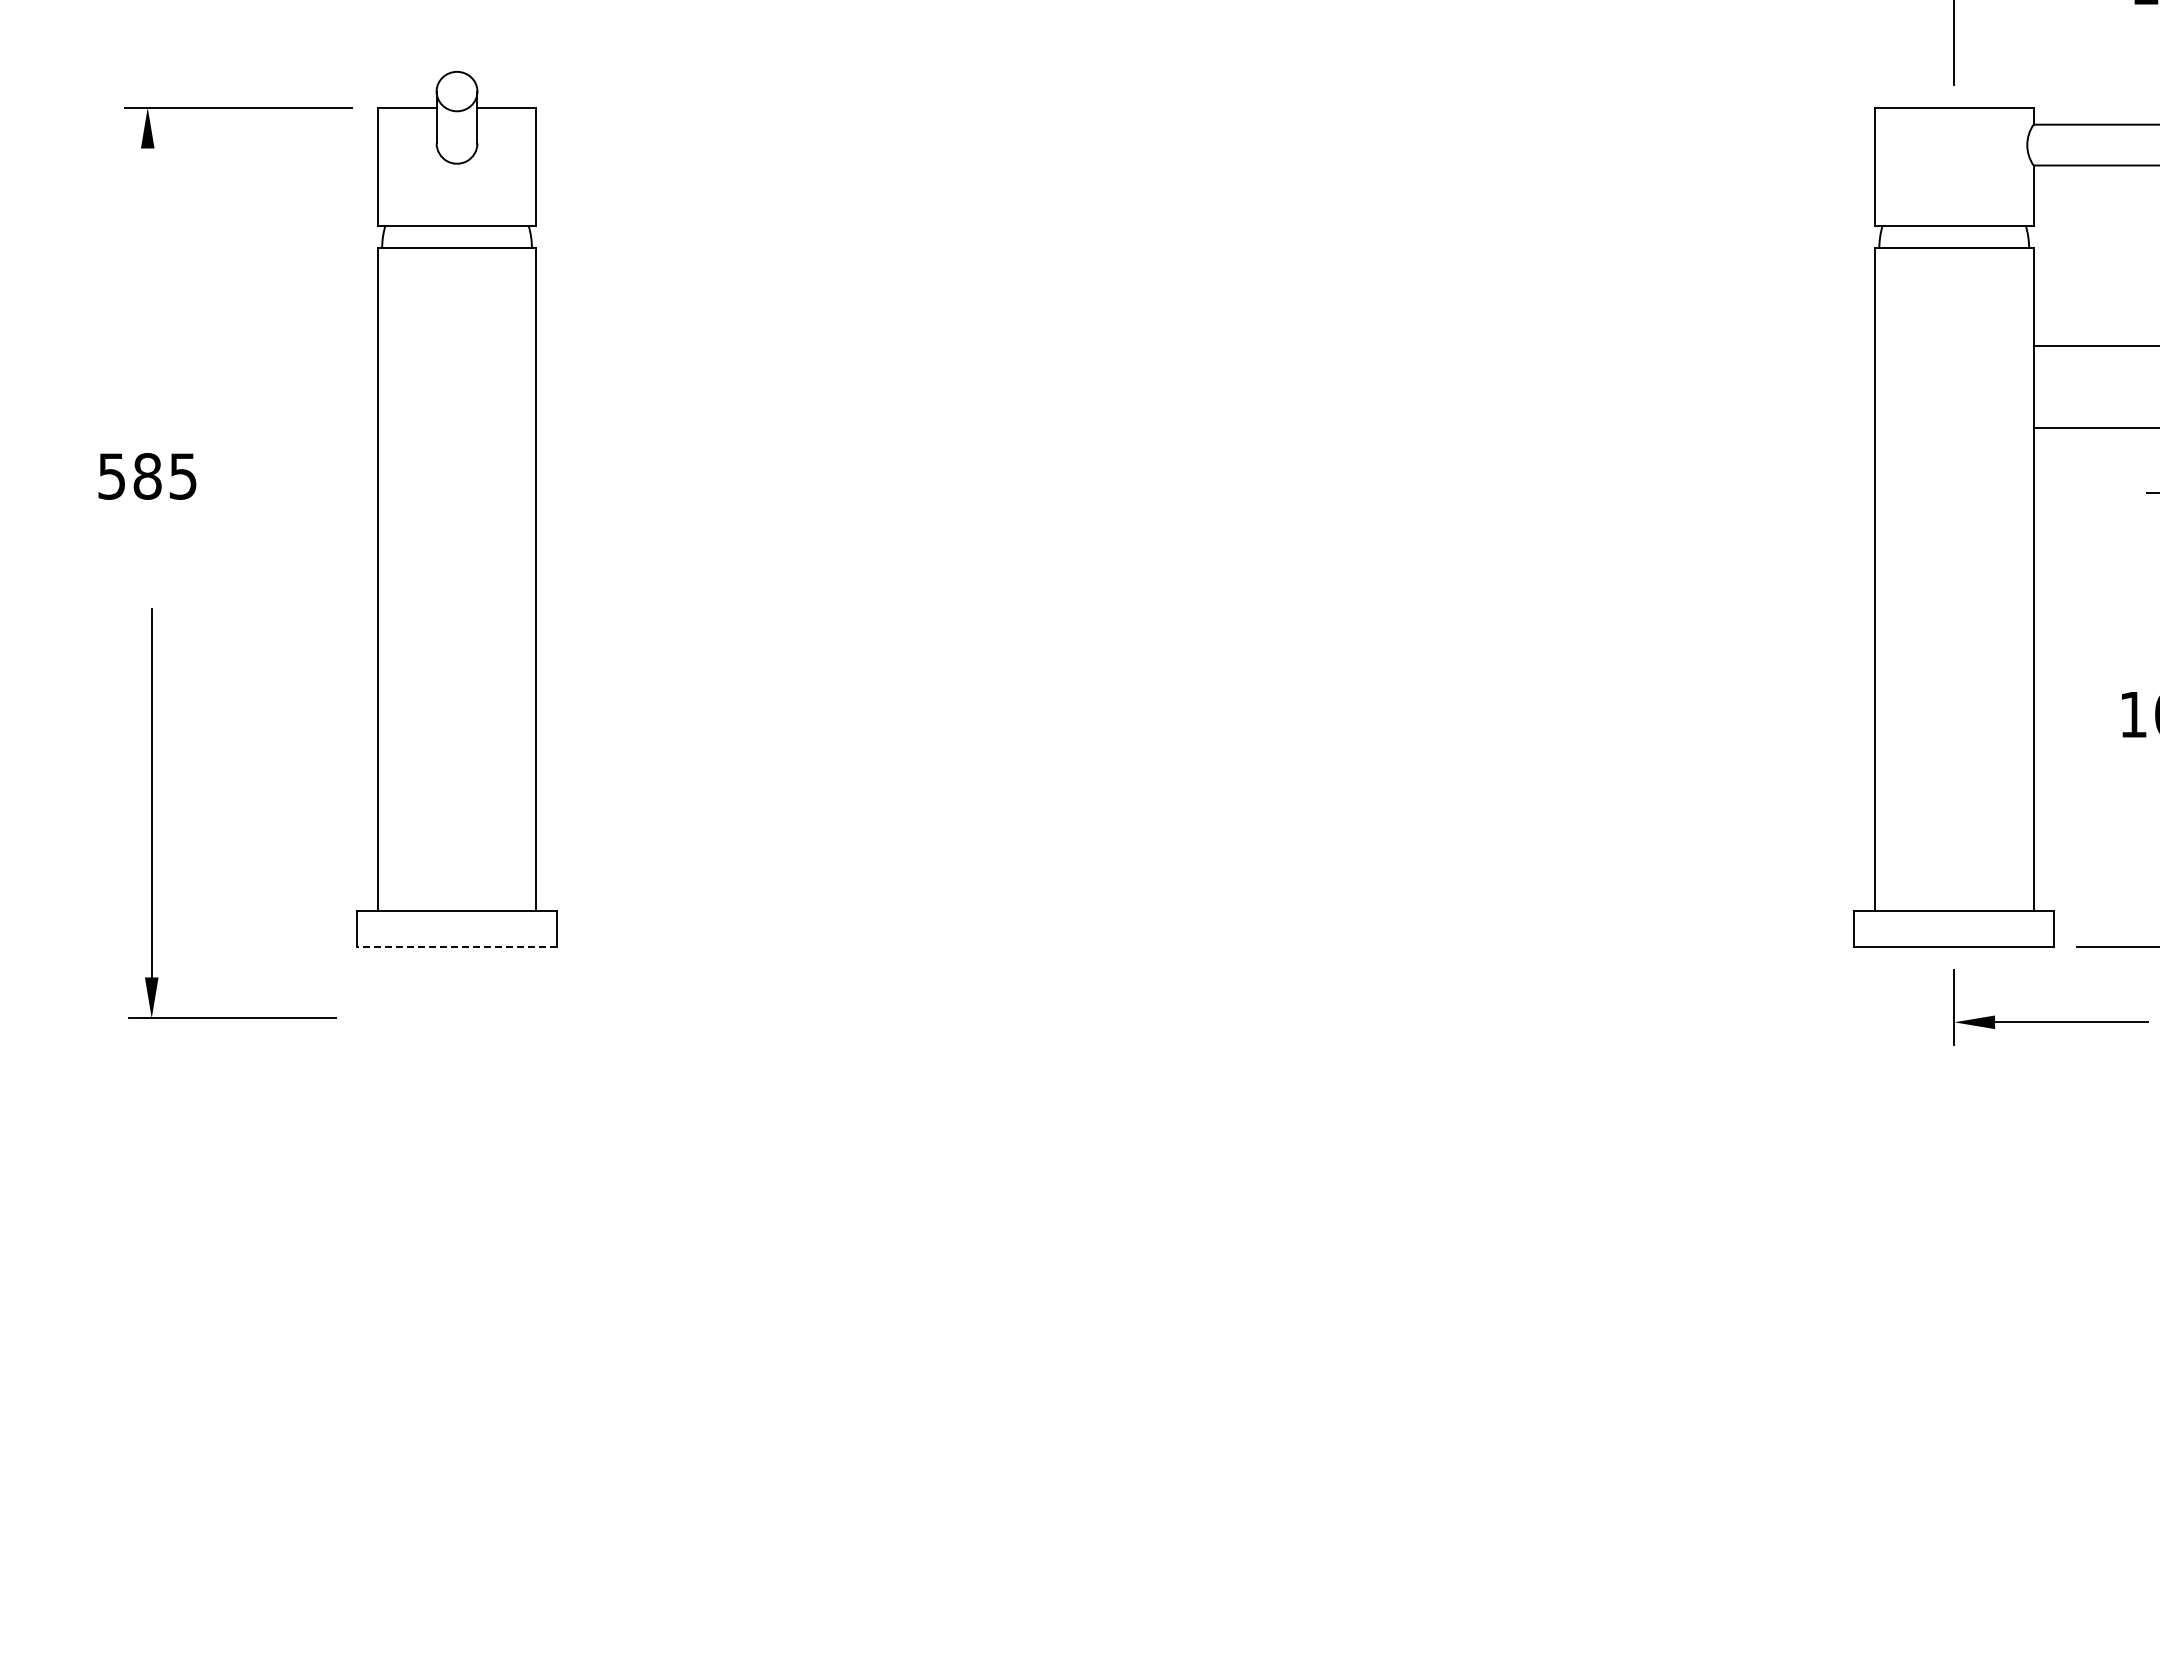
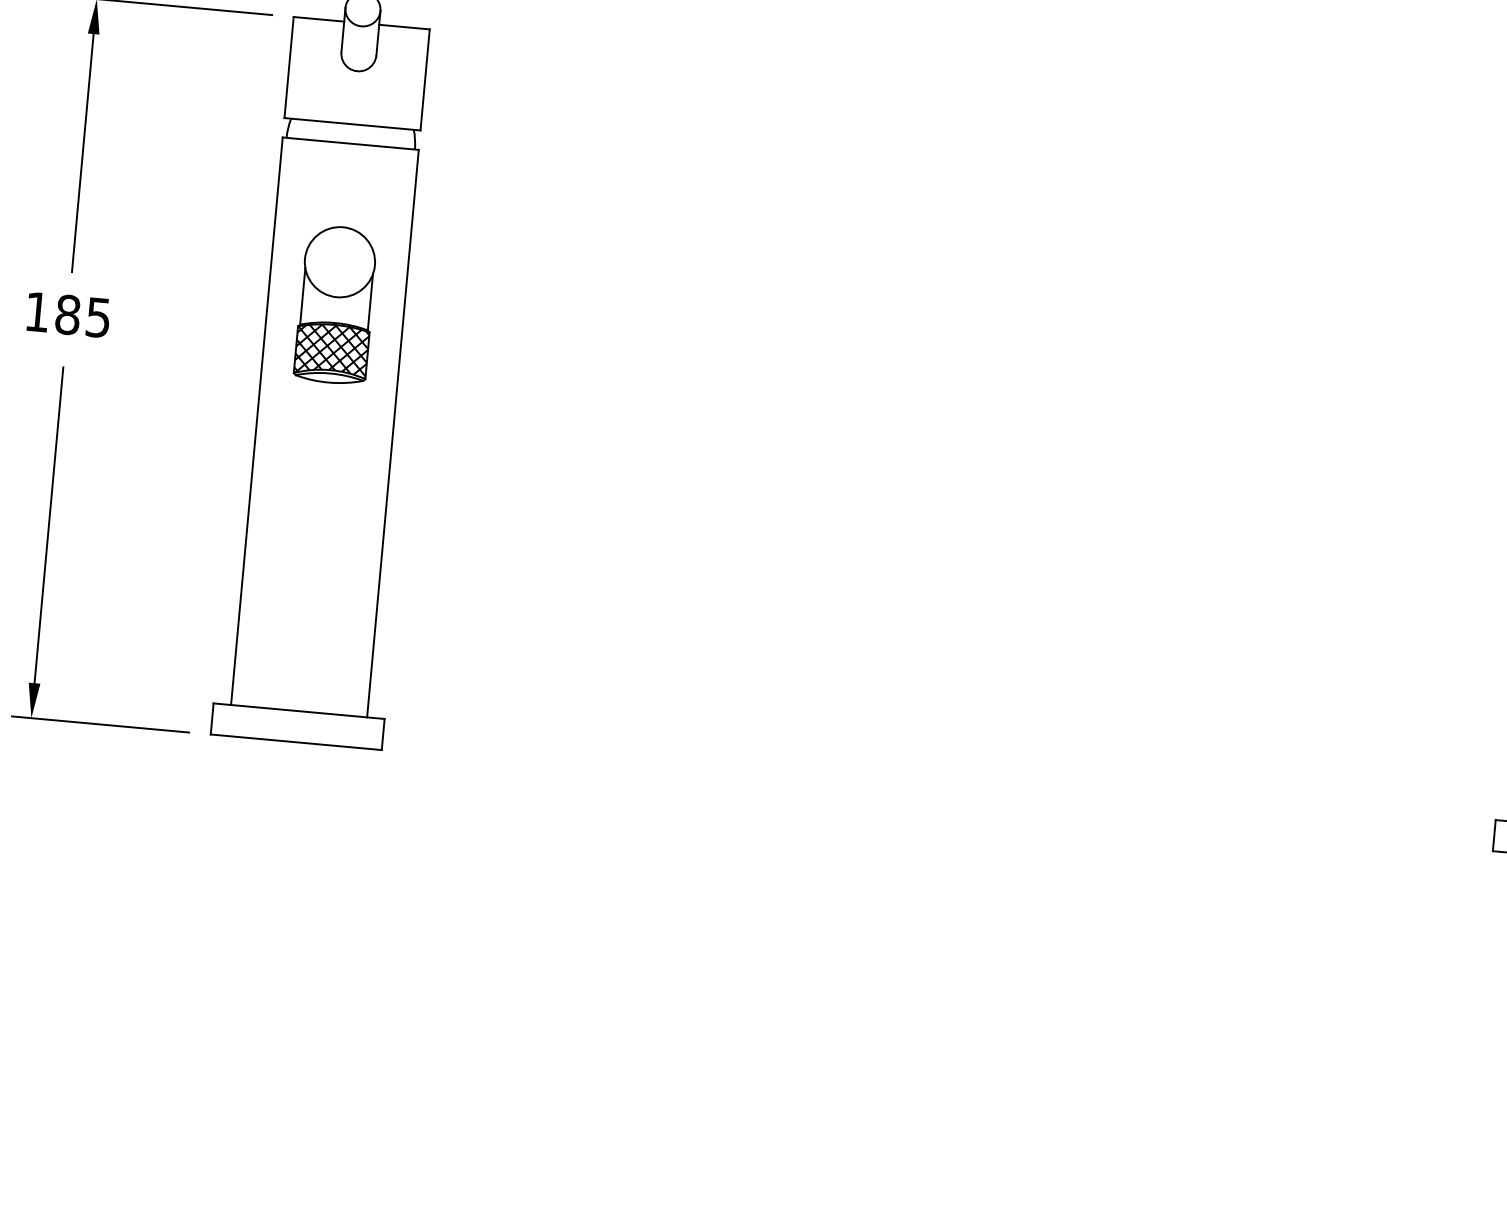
line: (147, 287) -> (82, 153), added
part: (456, 436) -> (335, 304), added
text: (111, 476) -> (37, 312), 585 -> 185
part: (152, 813) -> (48, 542), moved
line: (457, 947) -> (296, 742), dashed -> solid

